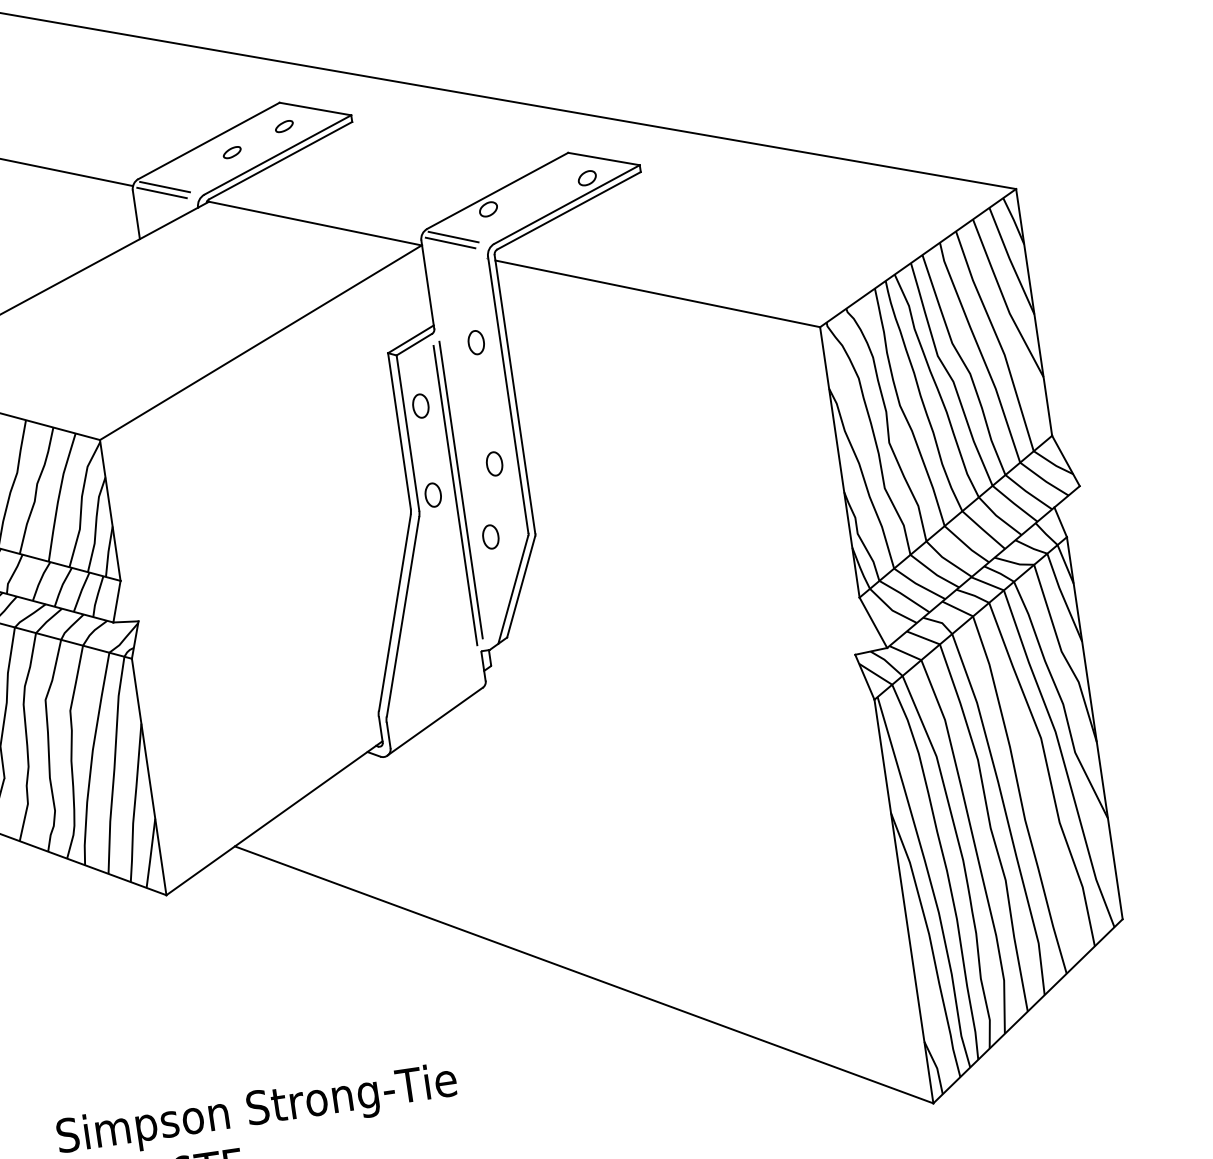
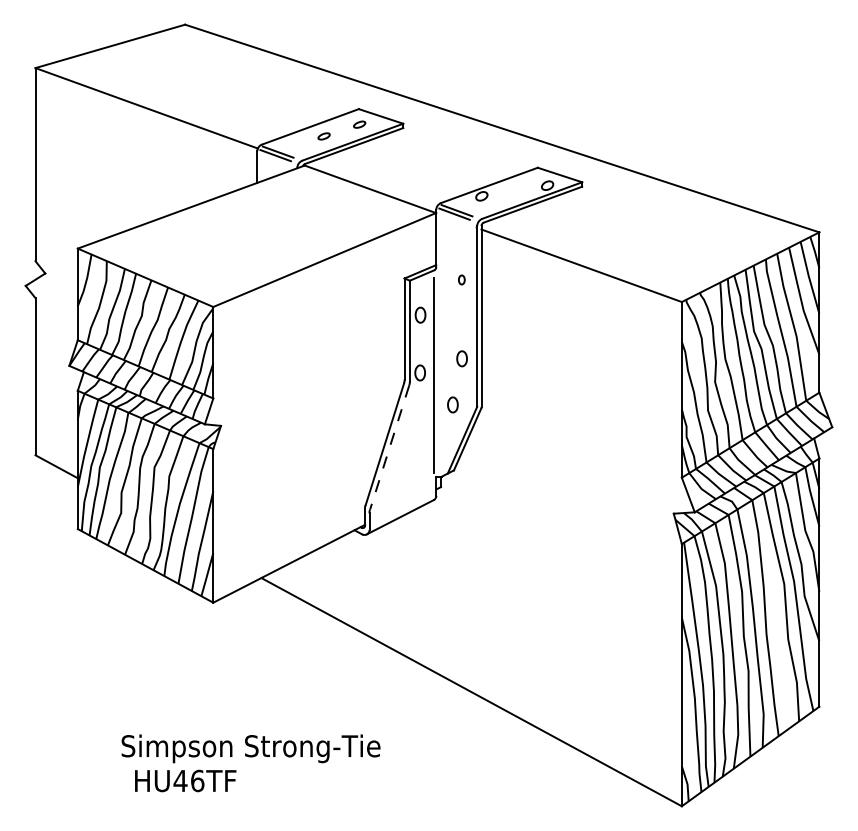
part: (475, 341) -> (461, 279), size x0.6
line: (461, 490) -> (438, 372), removed
line: (402, 616) -> (389, 447), solid -> dashed

